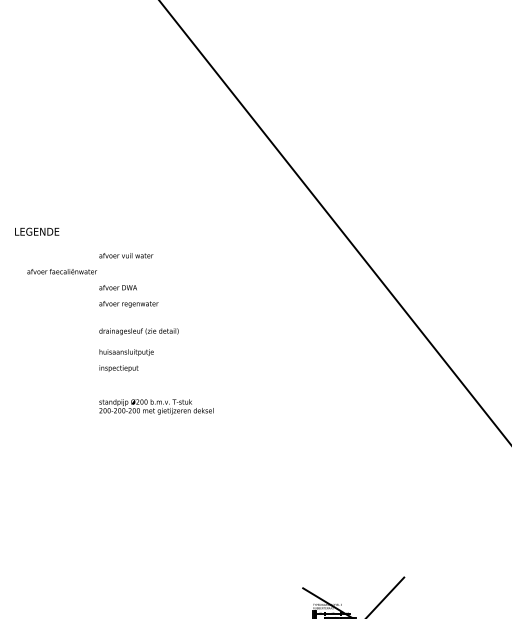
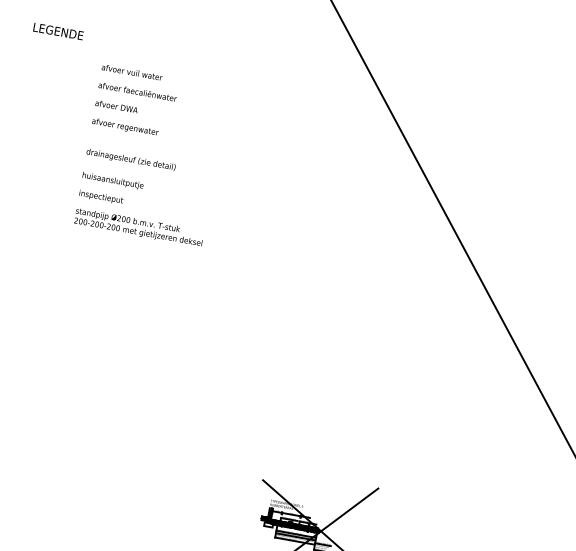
text: (37, 231) -> (58, 31), moved
text: (61, 271) -> (137, 91), moved
text: (156, 406) -> (139, 227), moved

